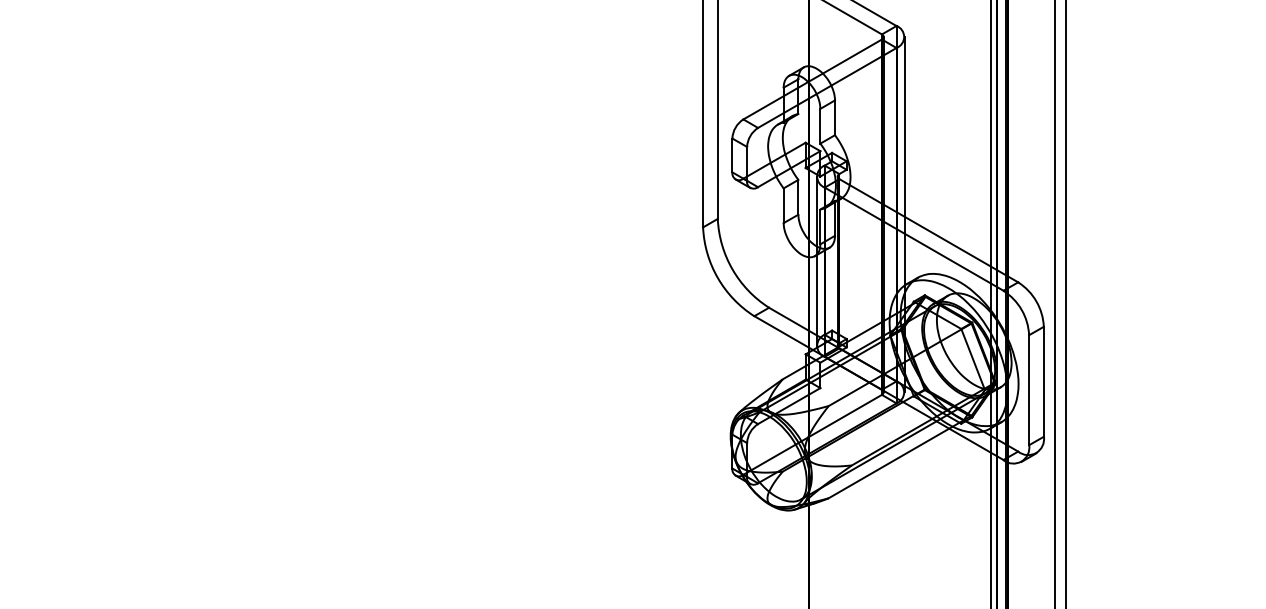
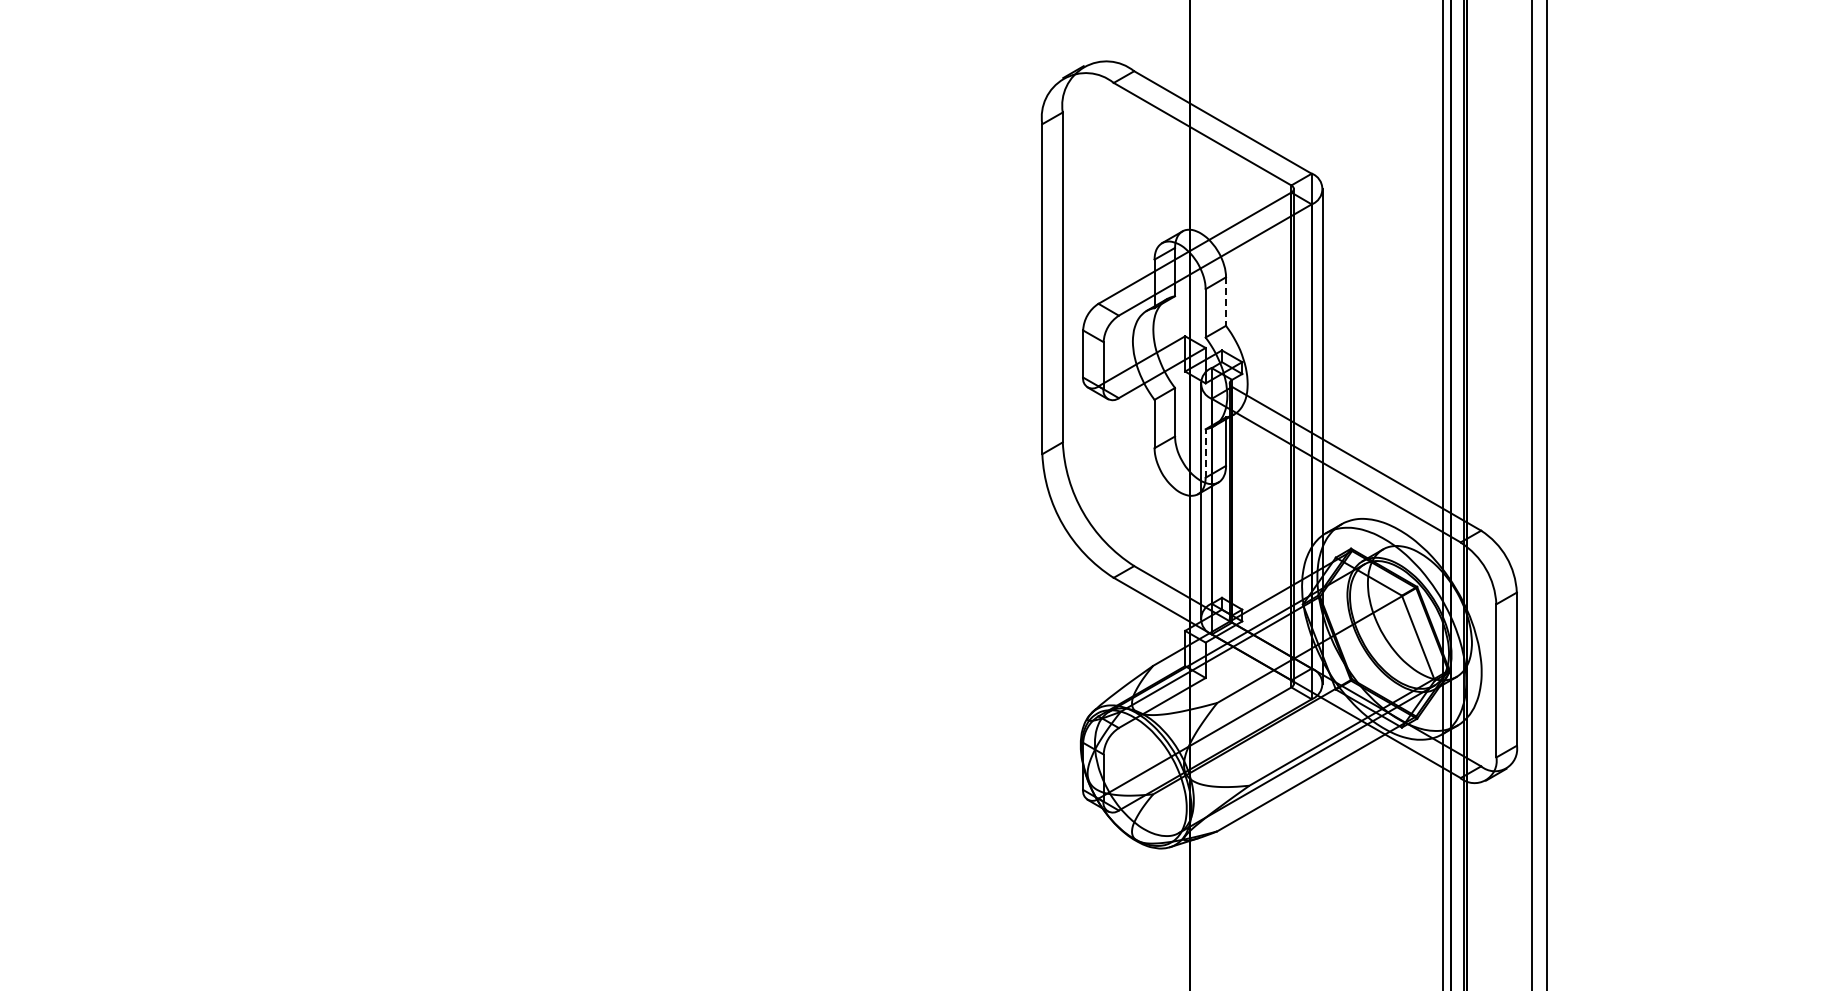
line: (834, 118) -> (1225, 302), solid -> dashed
line: (820, 226) -> (1205, 453), solid -> dashed

